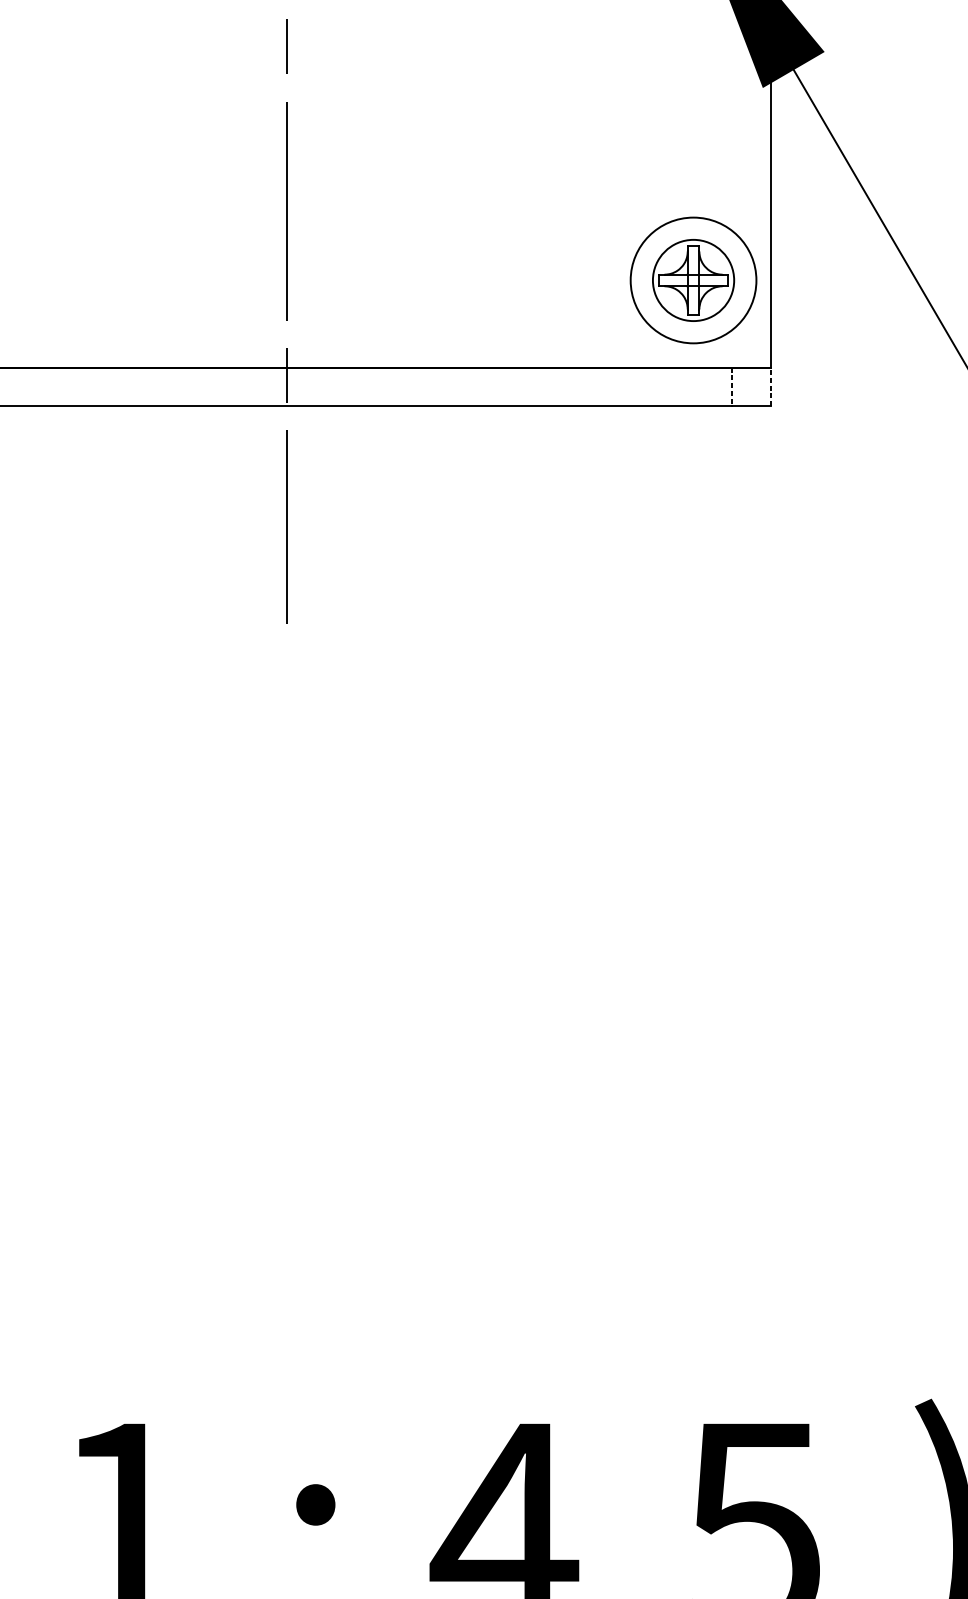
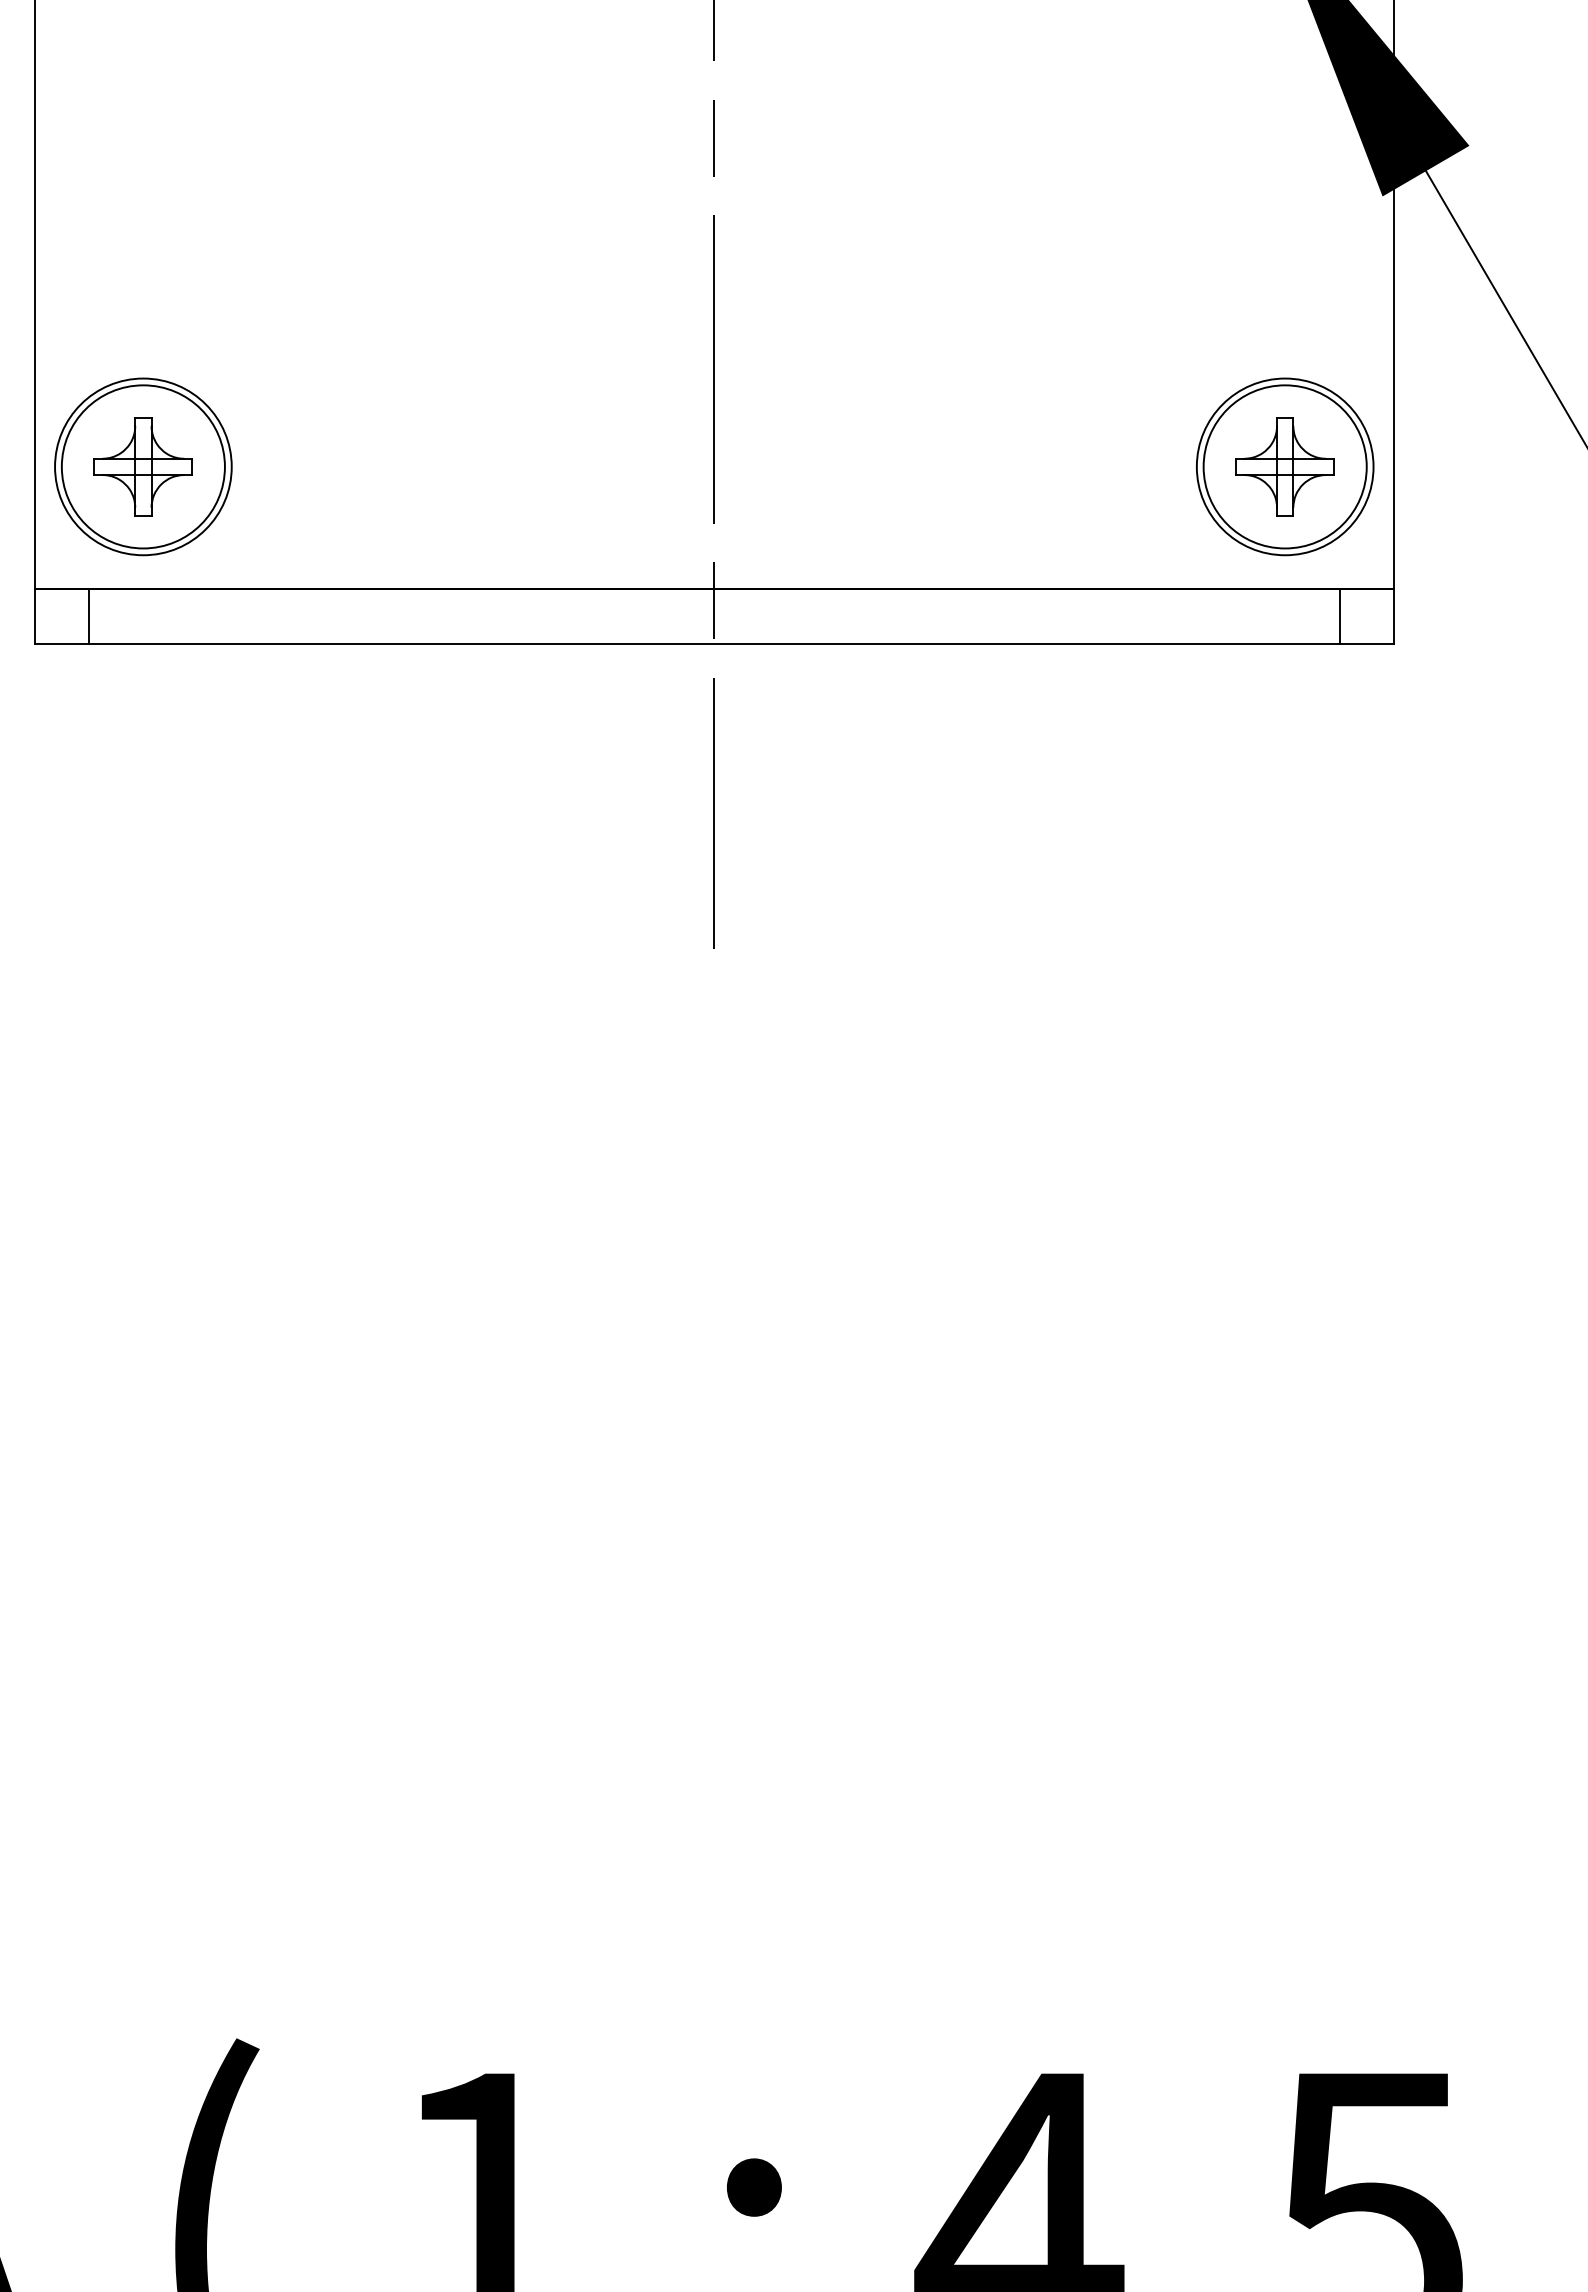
circle: (693, 280) -> (1284, 466), size x1.43
line: (732, 386) -> (1339, 616), dashed -> solid
line: (770, 386) -> (1393, 615), dashed -> solid

